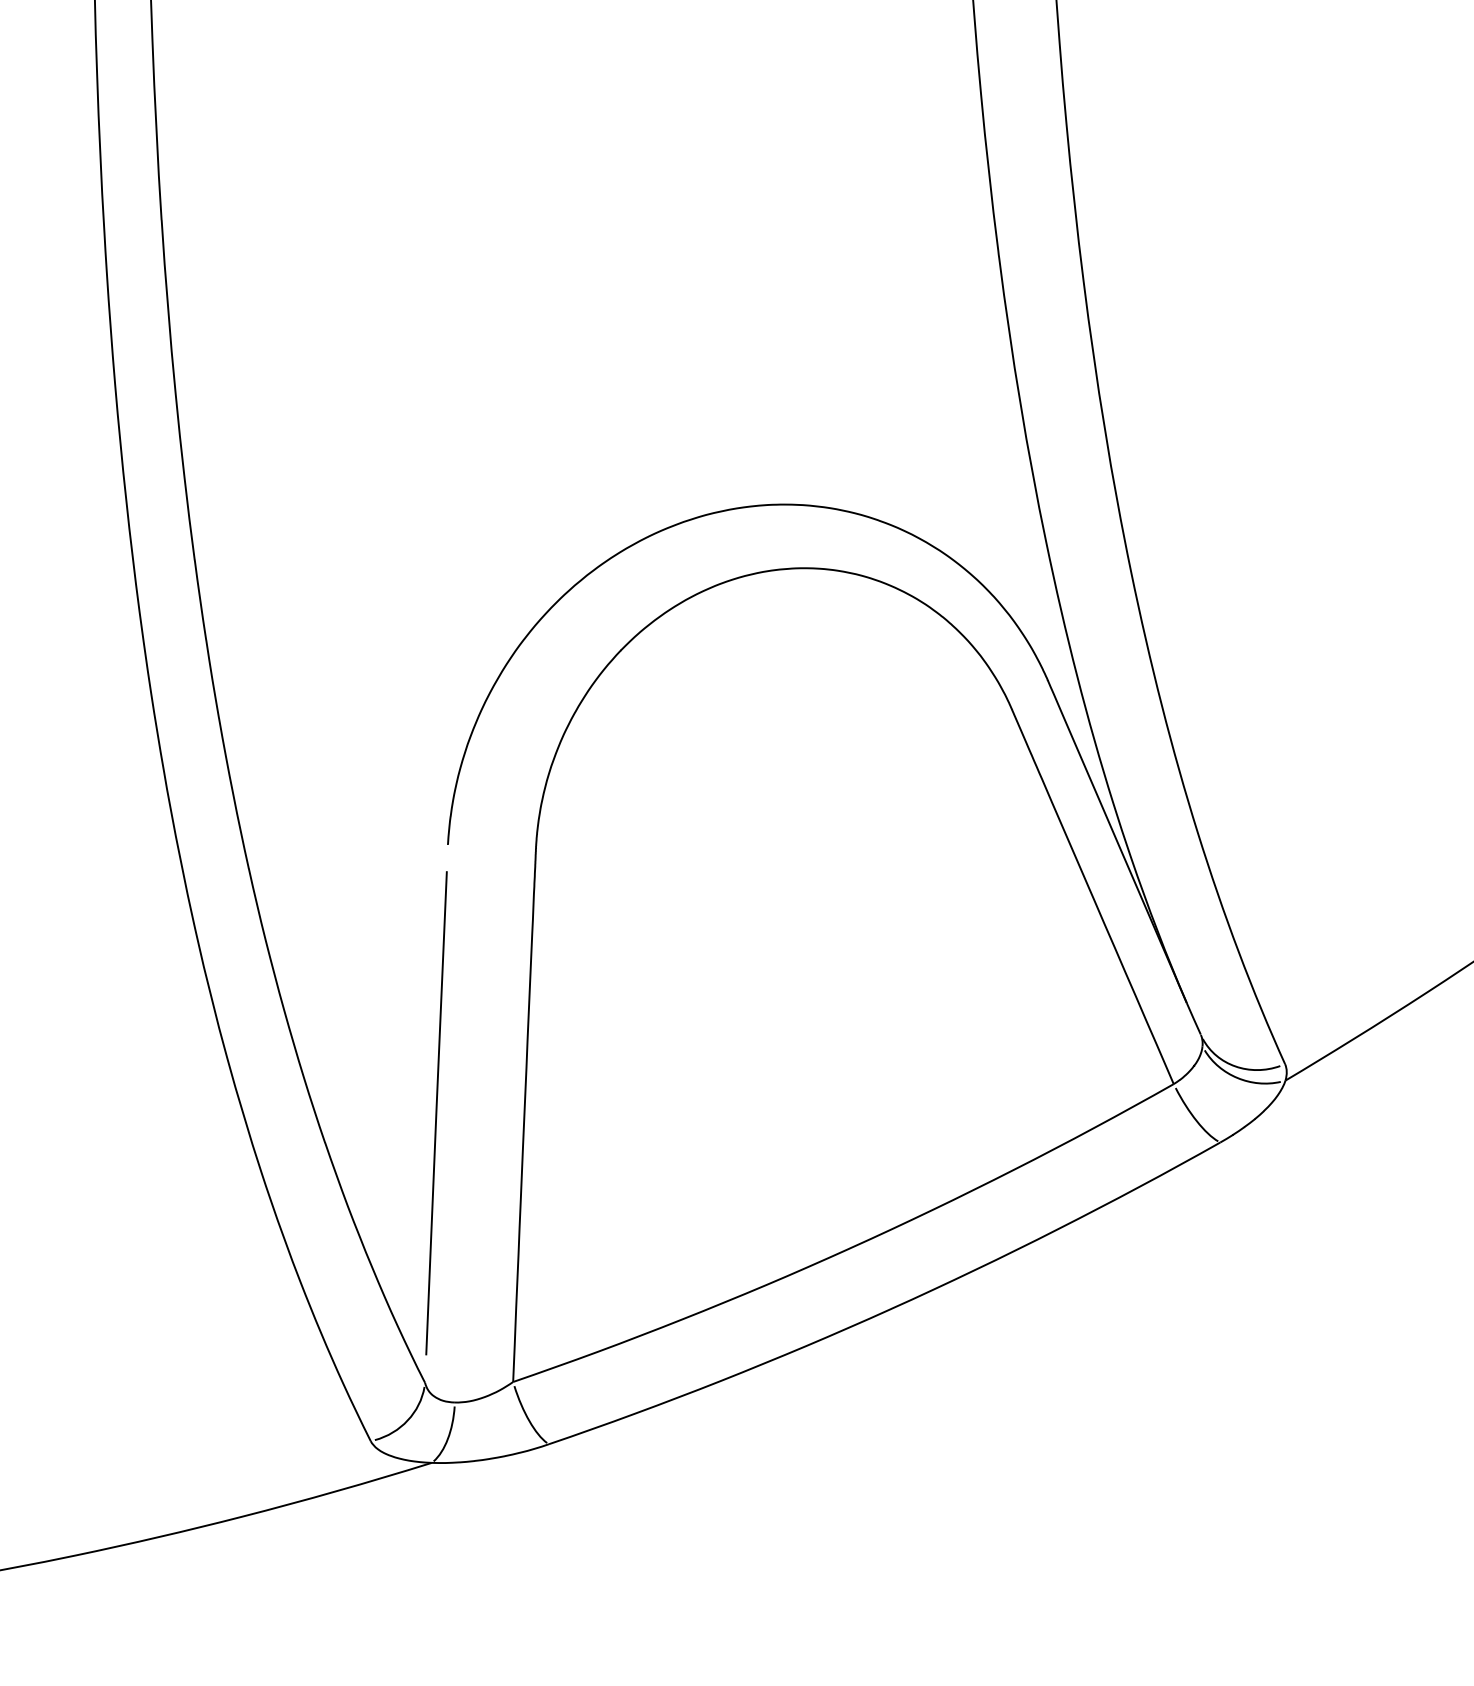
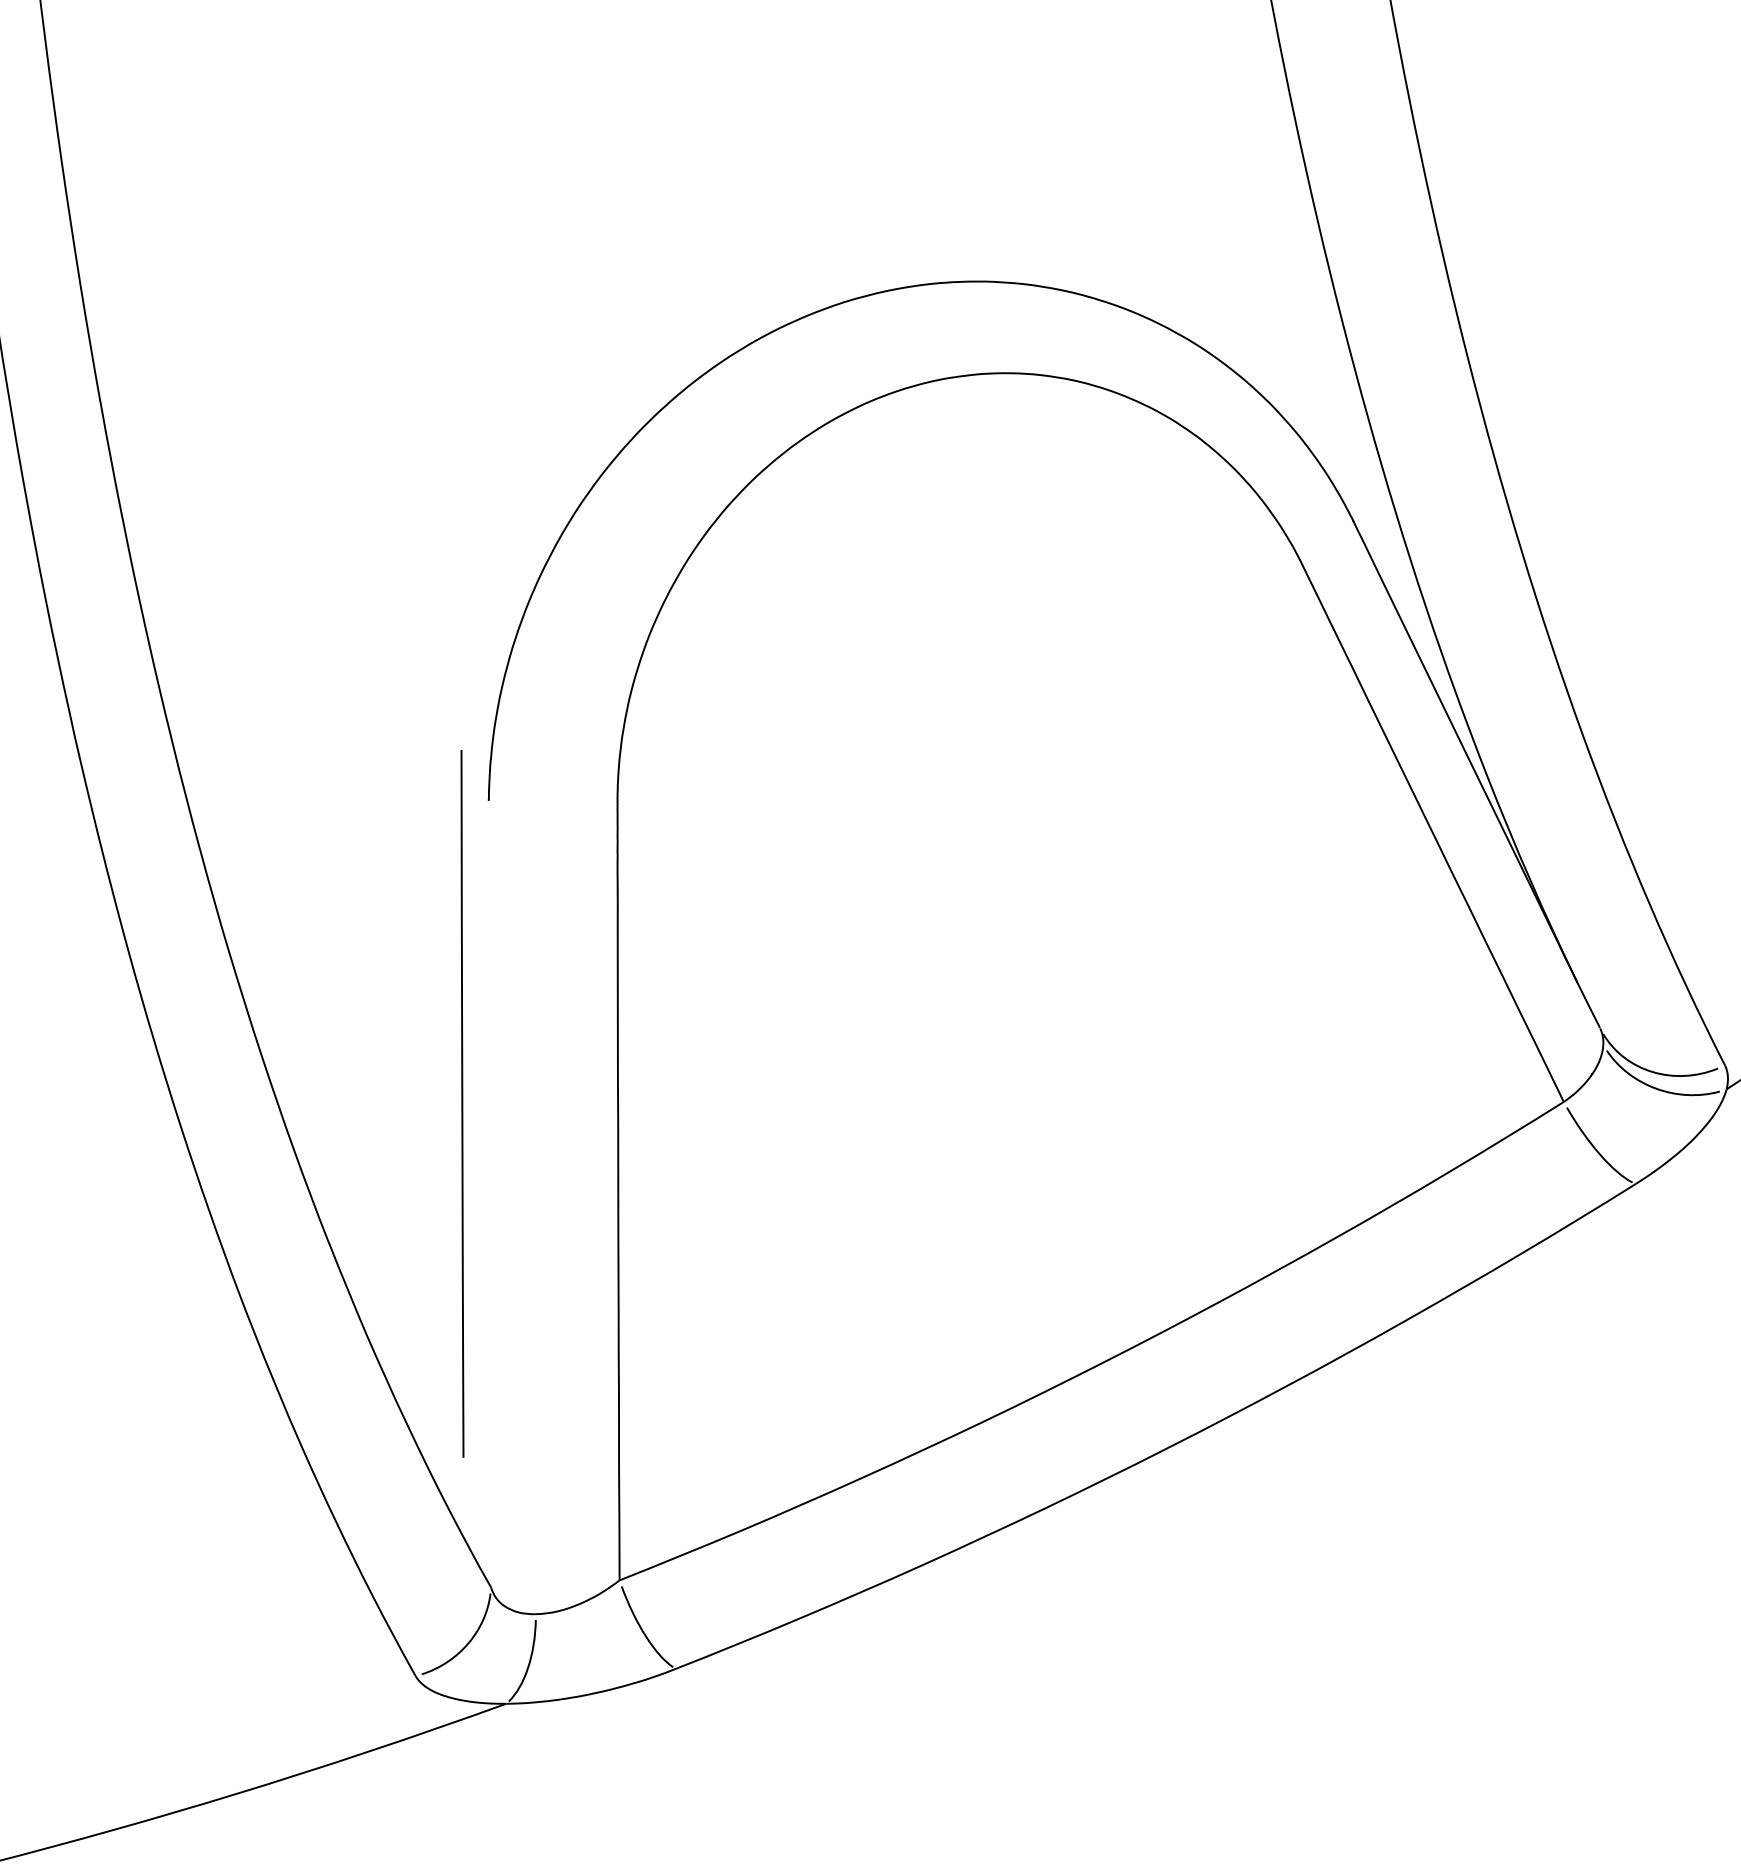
line: (436, 1113) -> (462, 1104), moved

